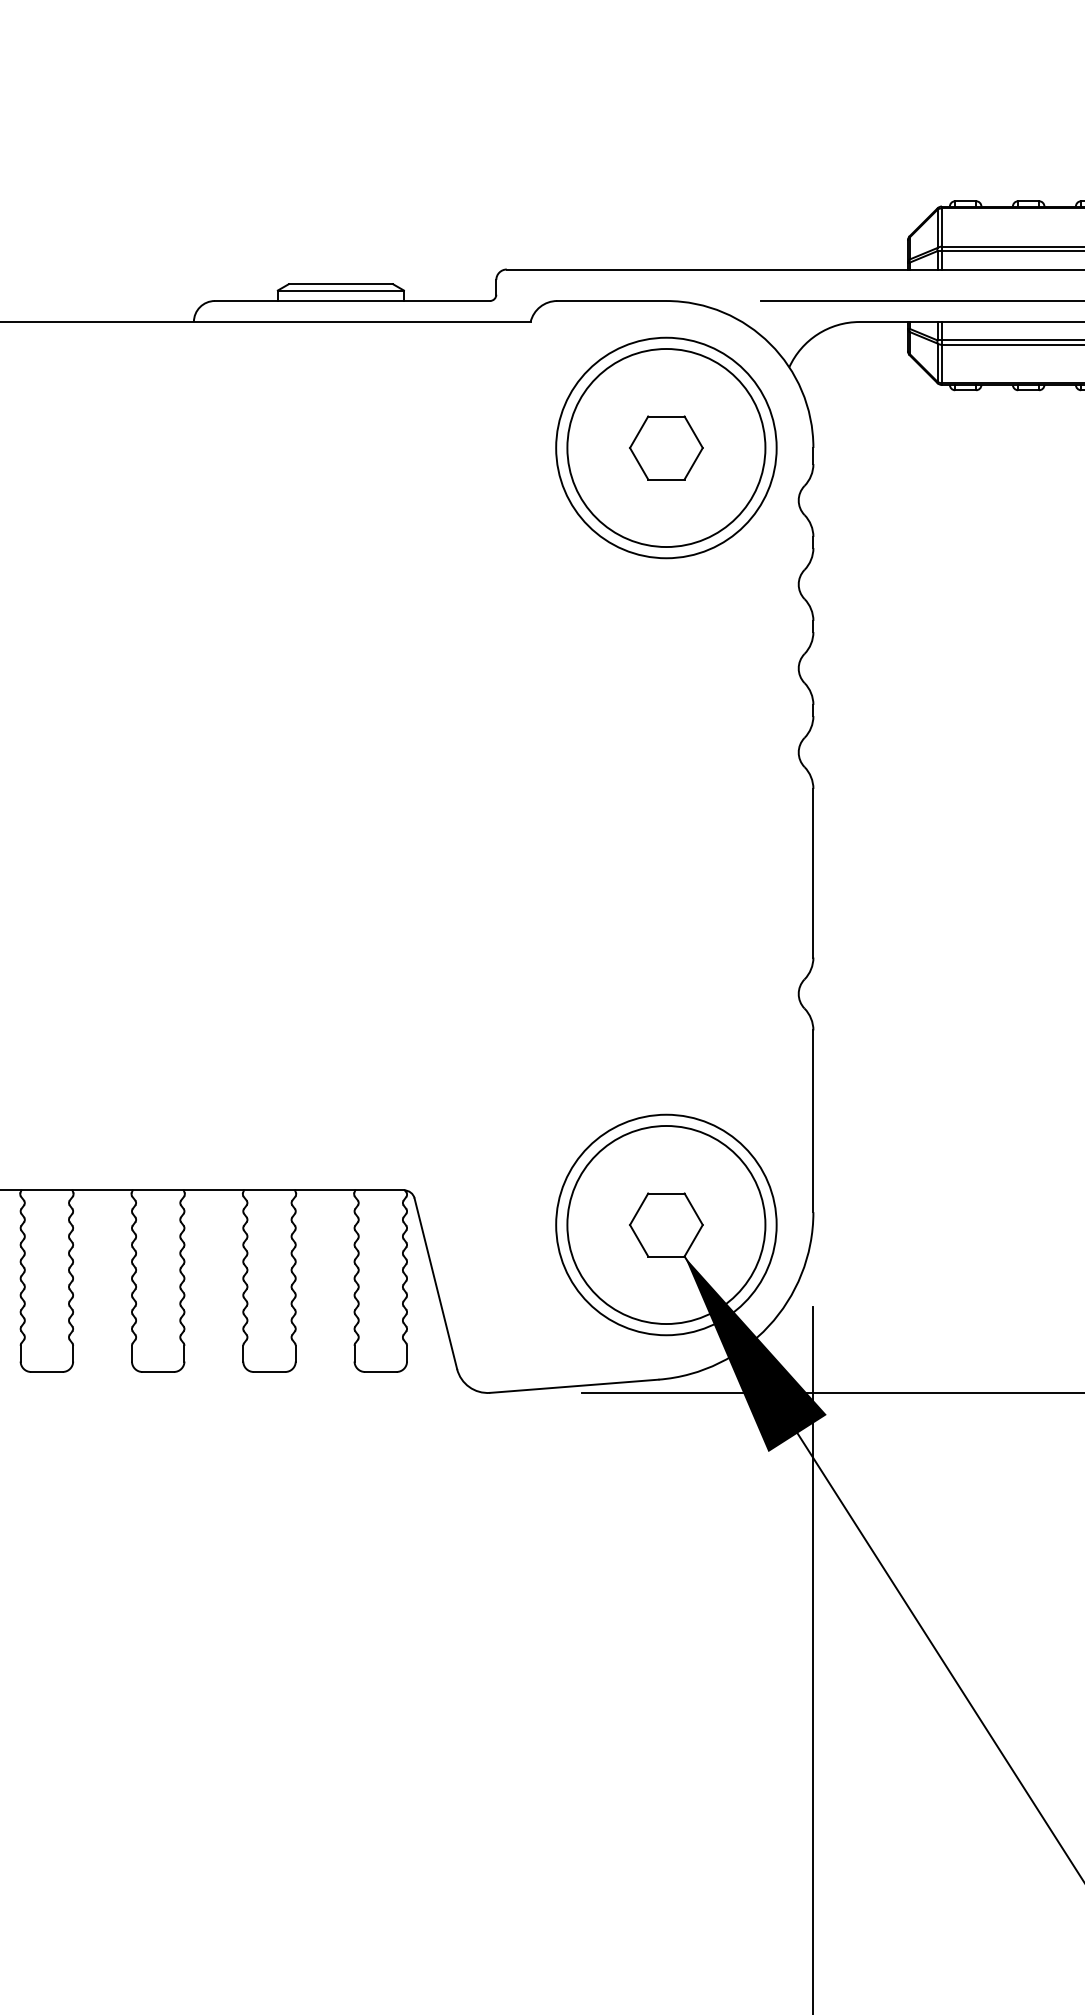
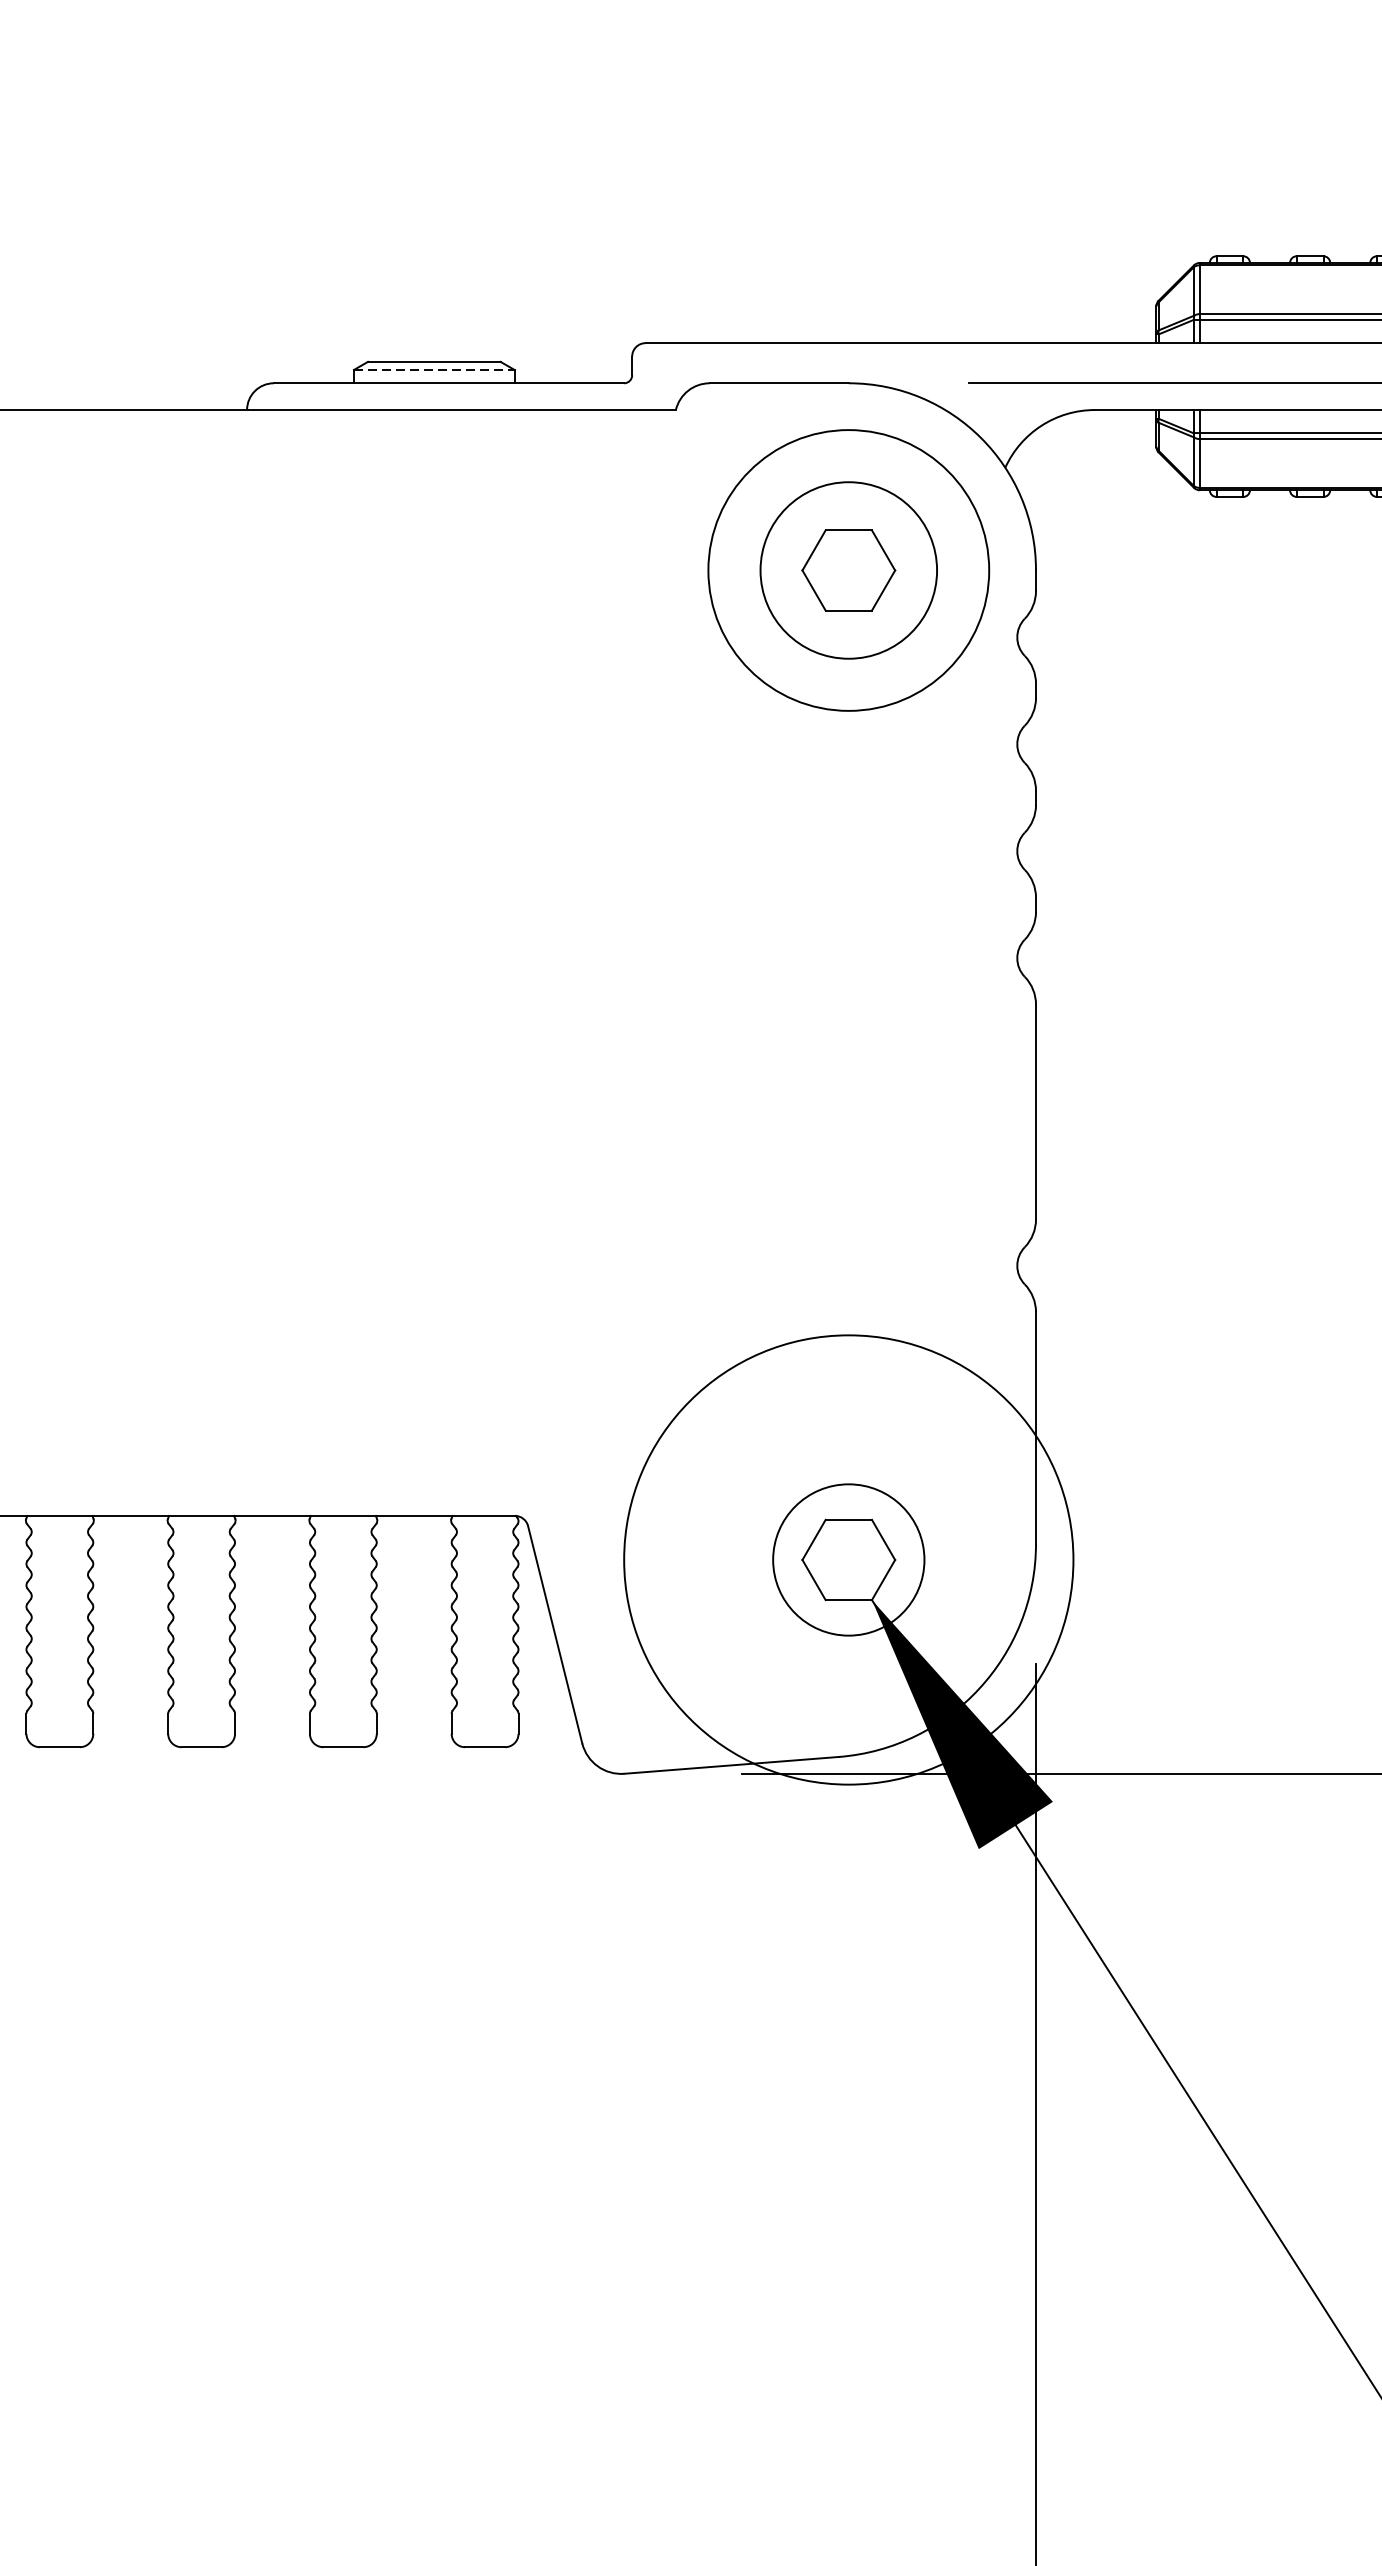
line: (340, 290) -> (433, 369), solid -> dashed
circle: (666, 448) -> (848, 571), size x0.7
circle: (666, 1224) -> (848, 1559), size x0.6
circle: (666, 1224) -> (848, 1559), size x1.6

